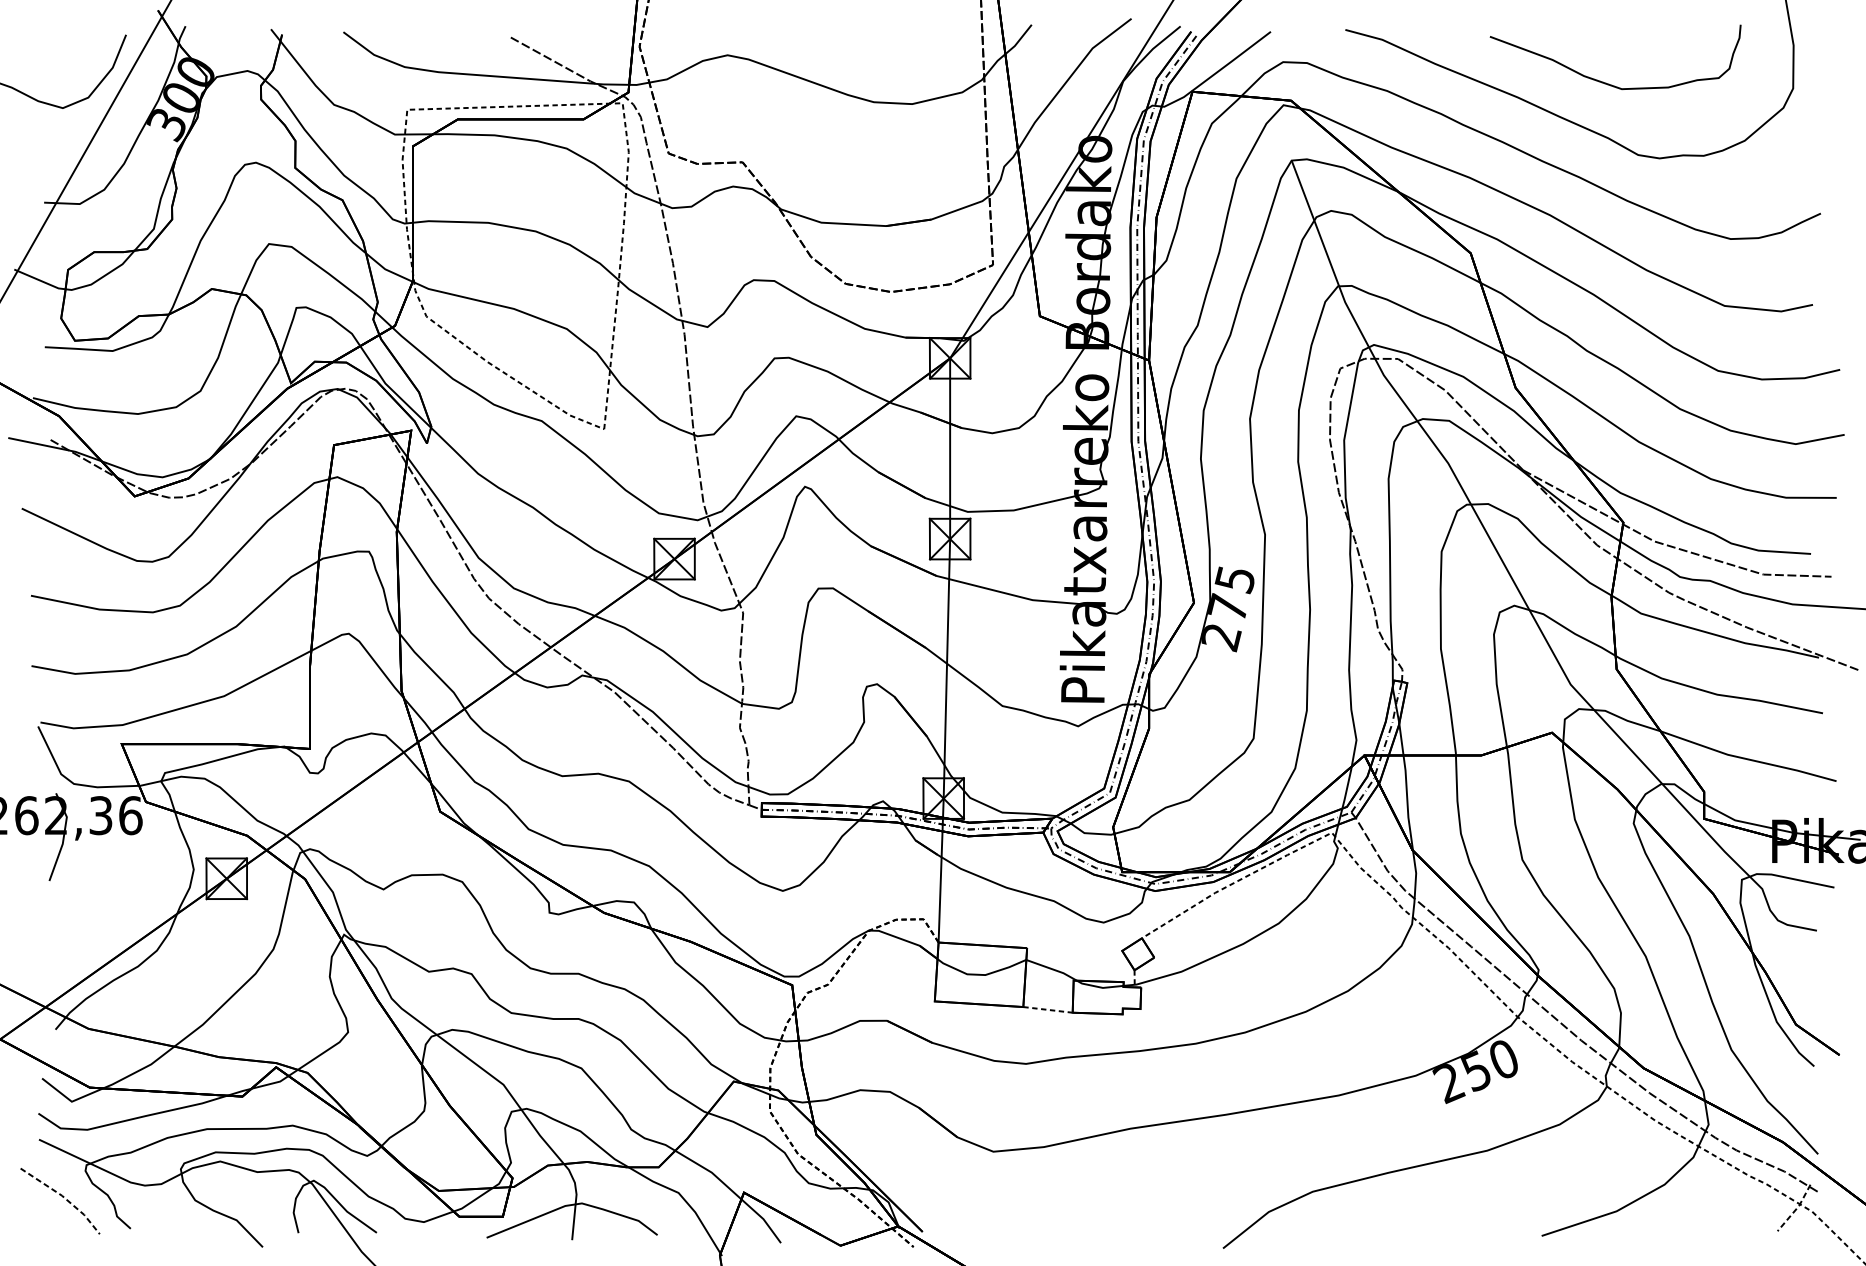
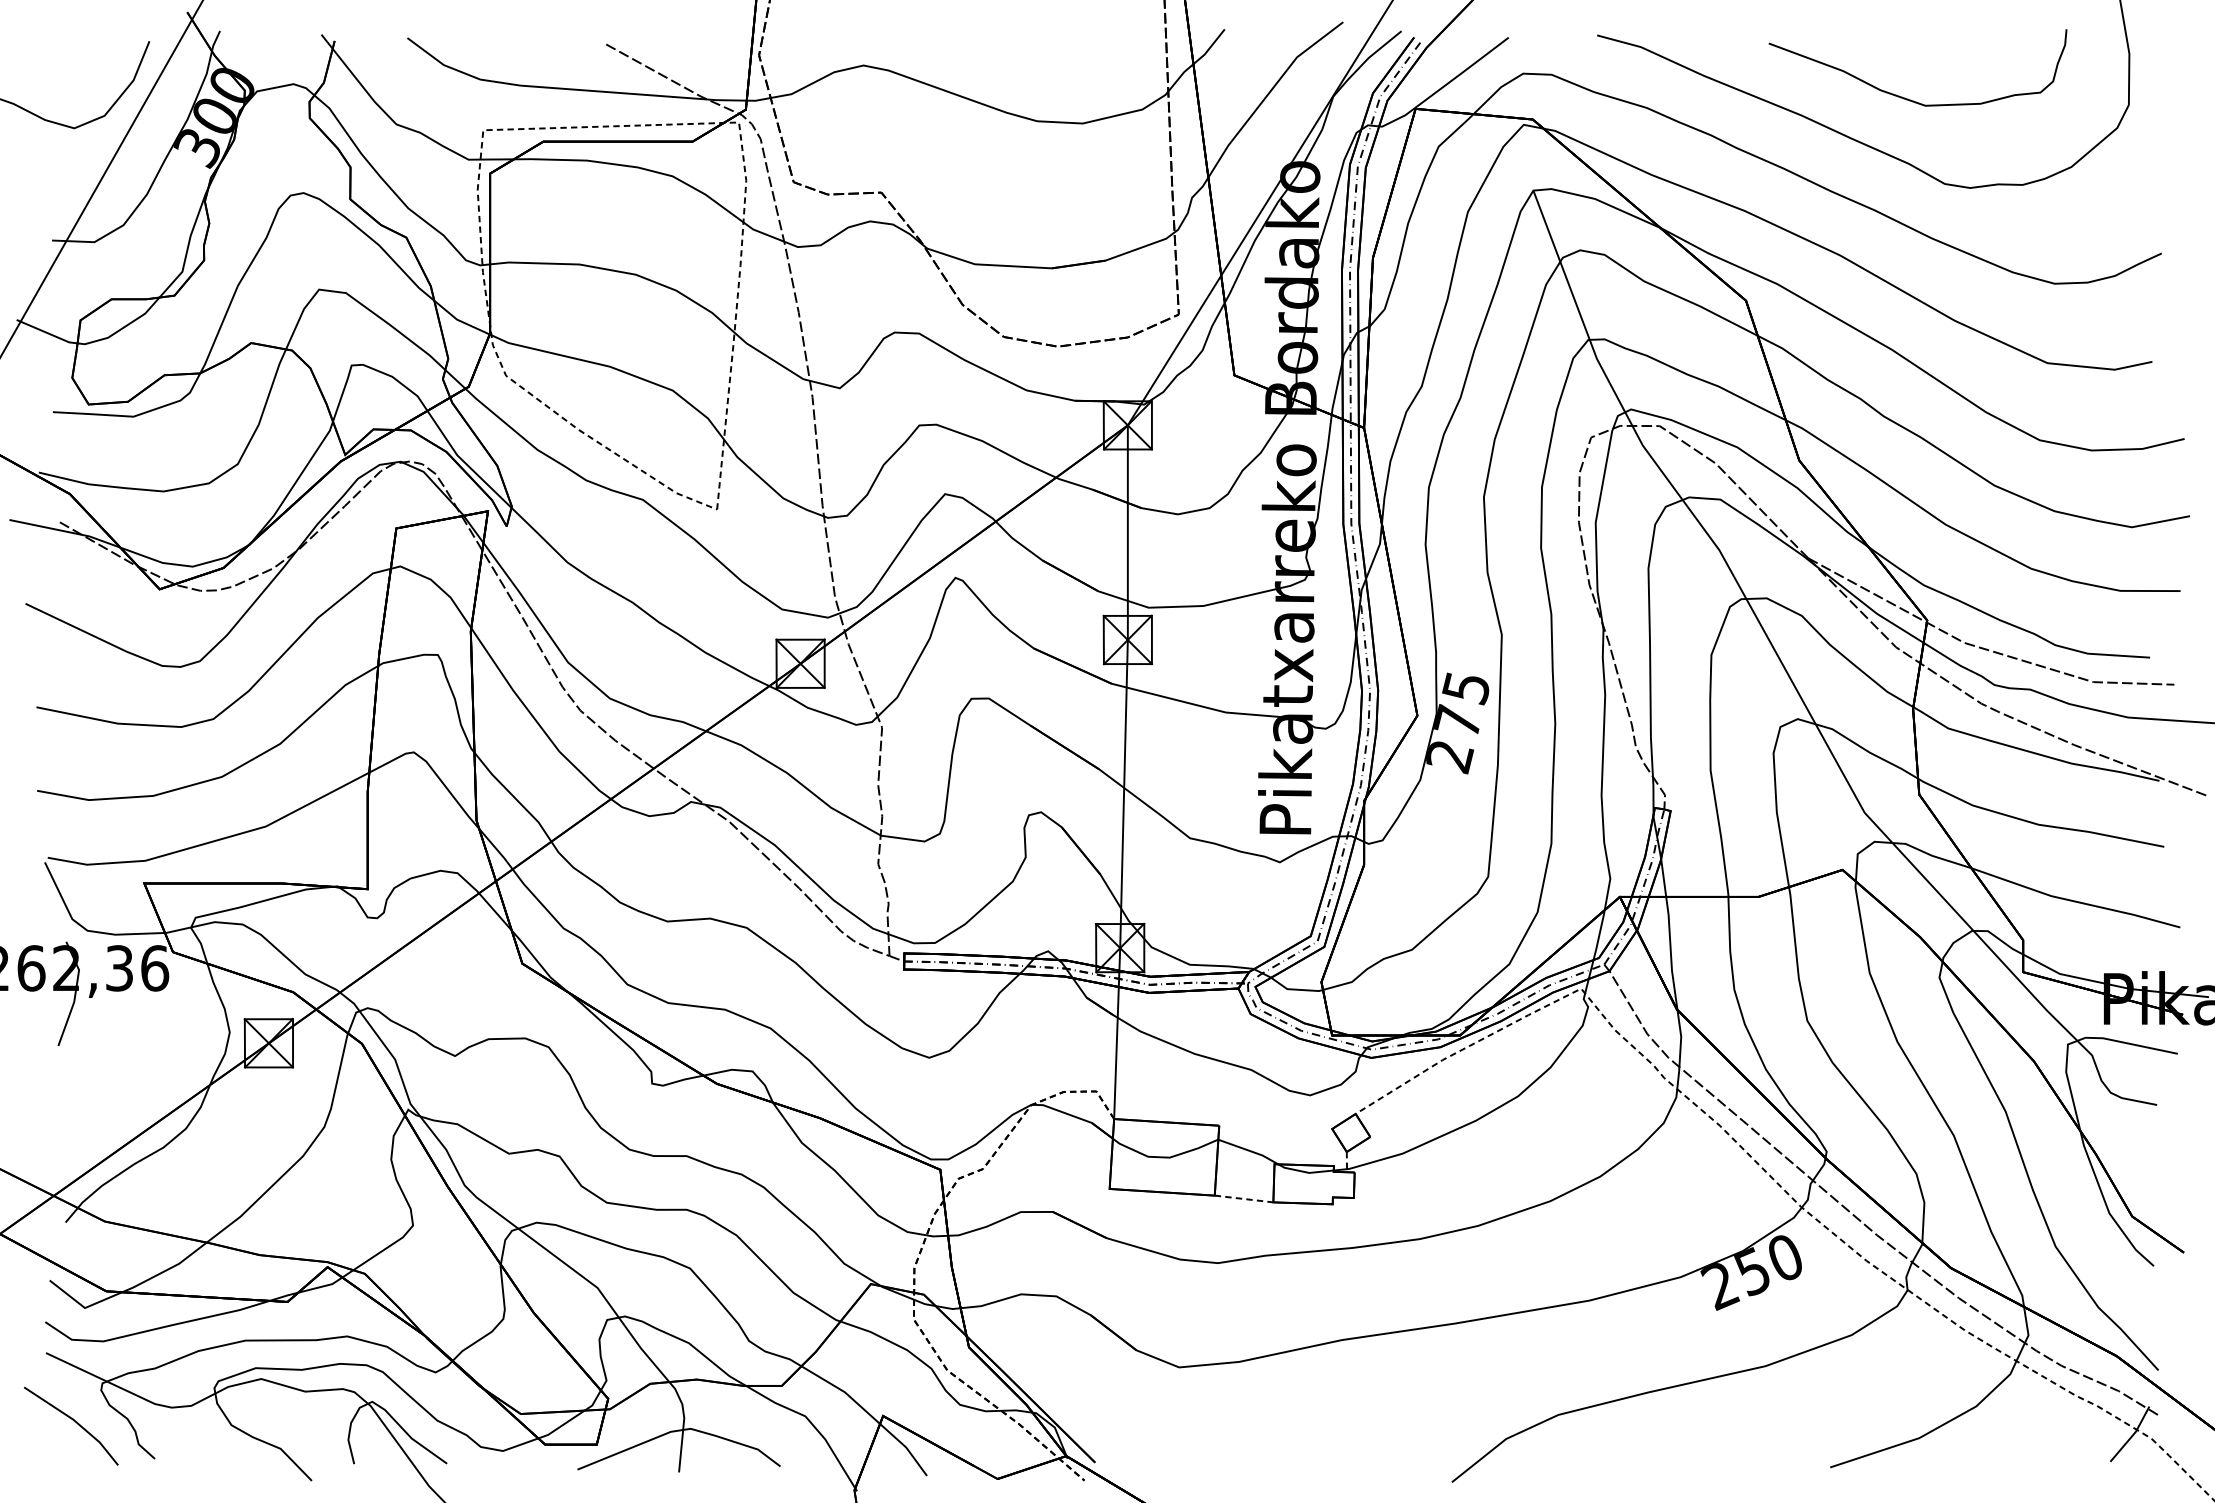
line: (63, 1197) -> (75, 1421), dashed -> solid
line: (1796, 1209) -> (2132, 1435), dashed -> solid

